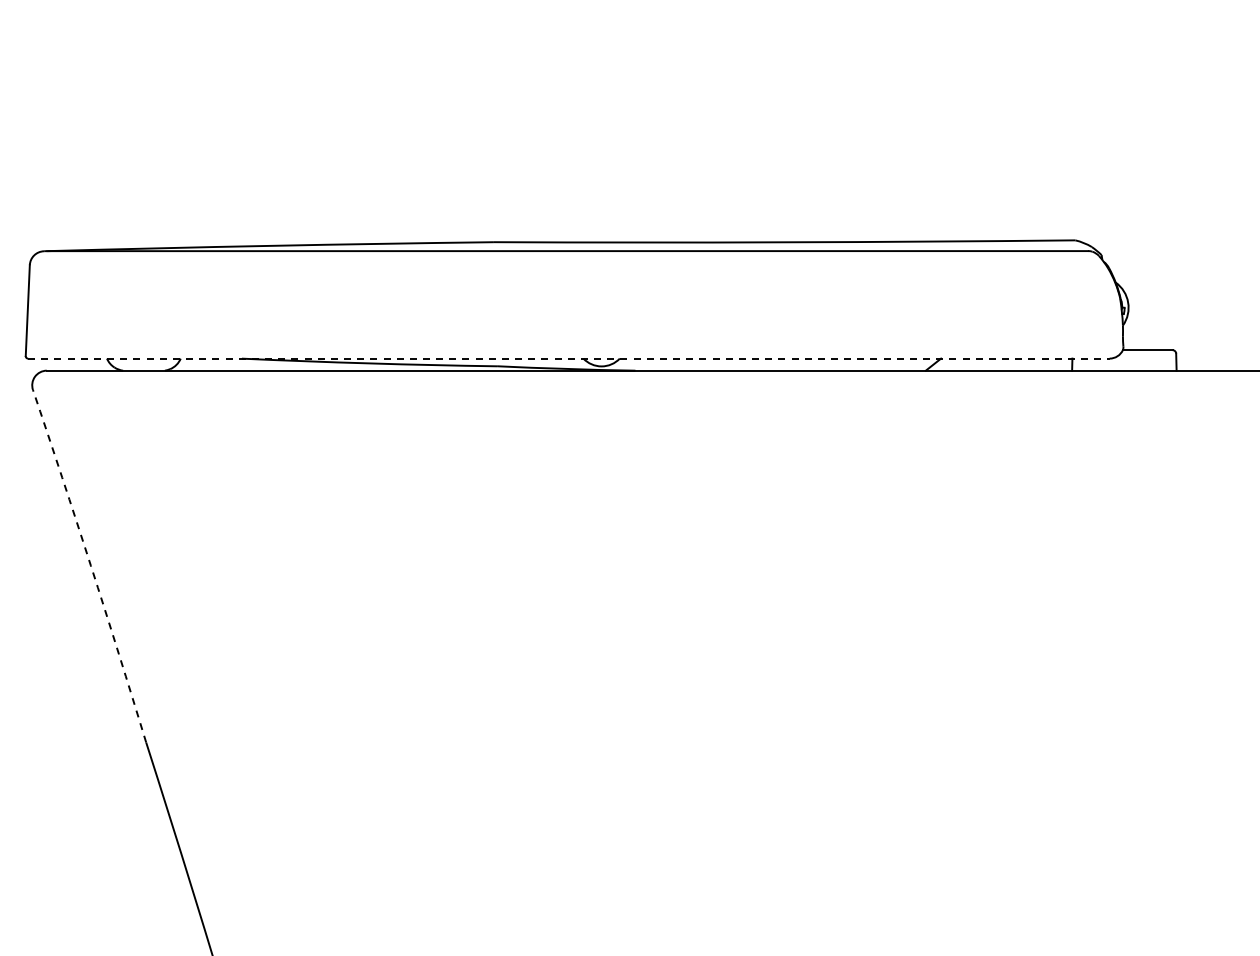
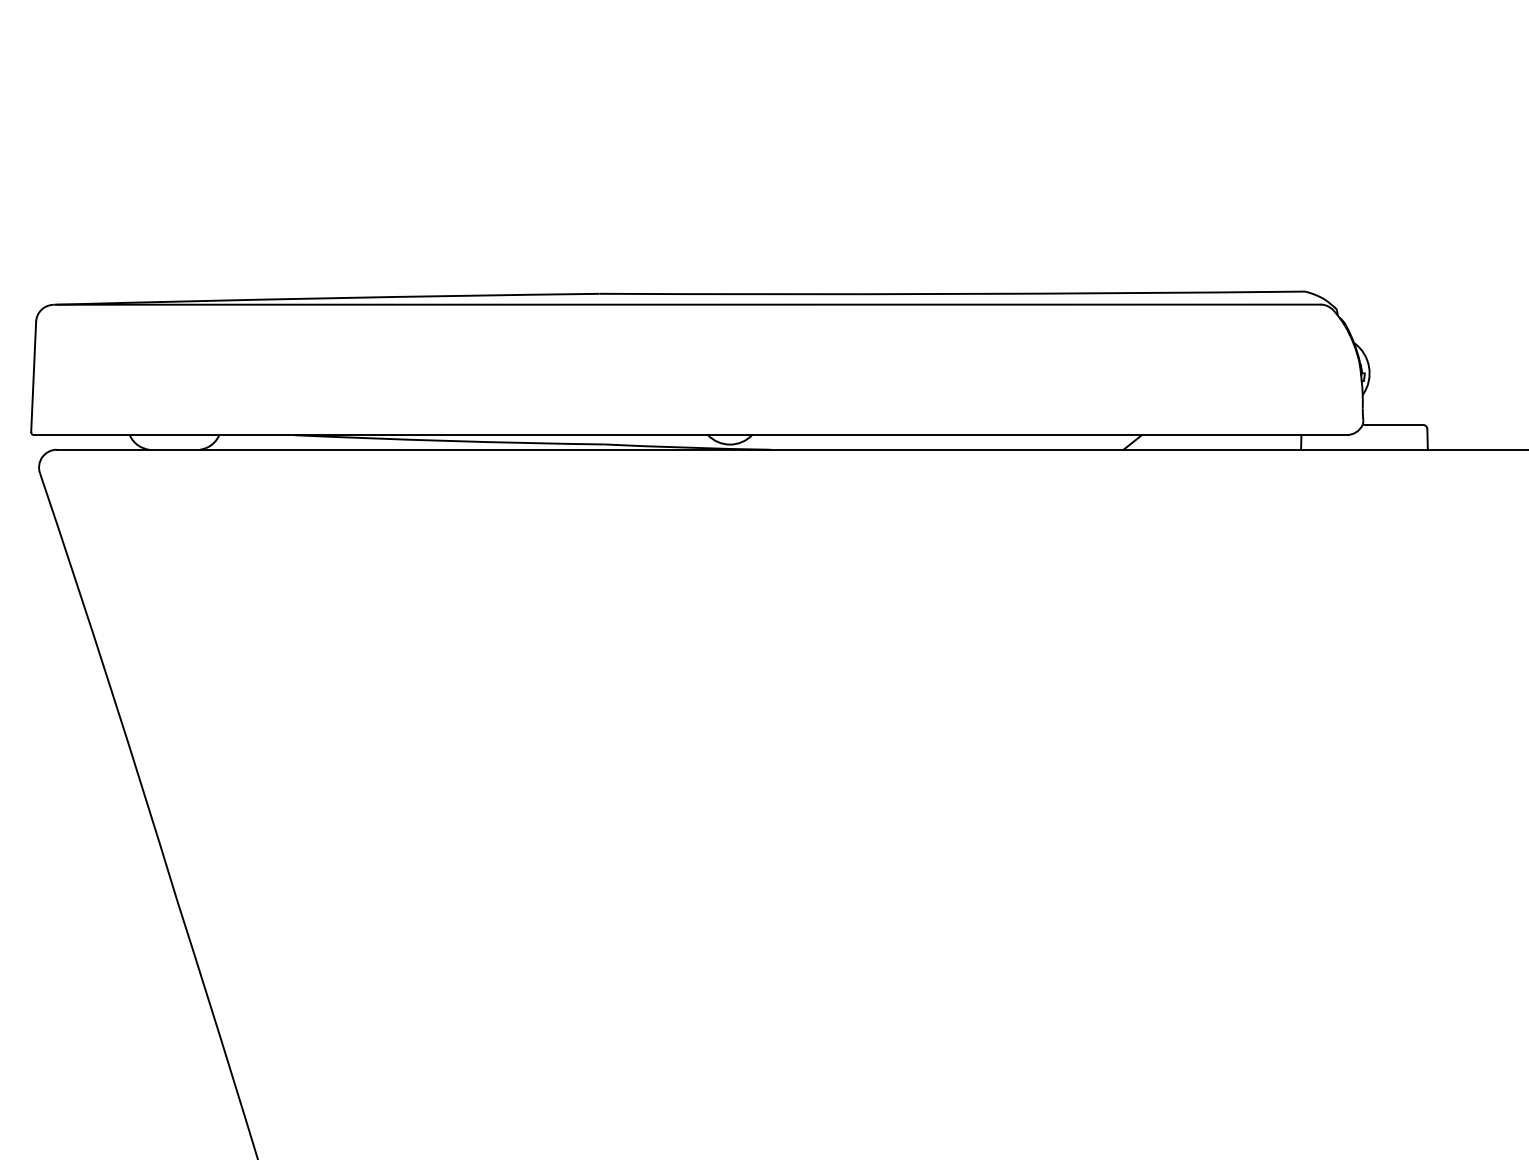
line: (568, 358) -> (689, 434), dashed -> solid
arc: (90, 565) -> (109, 686), dashed -> solid

